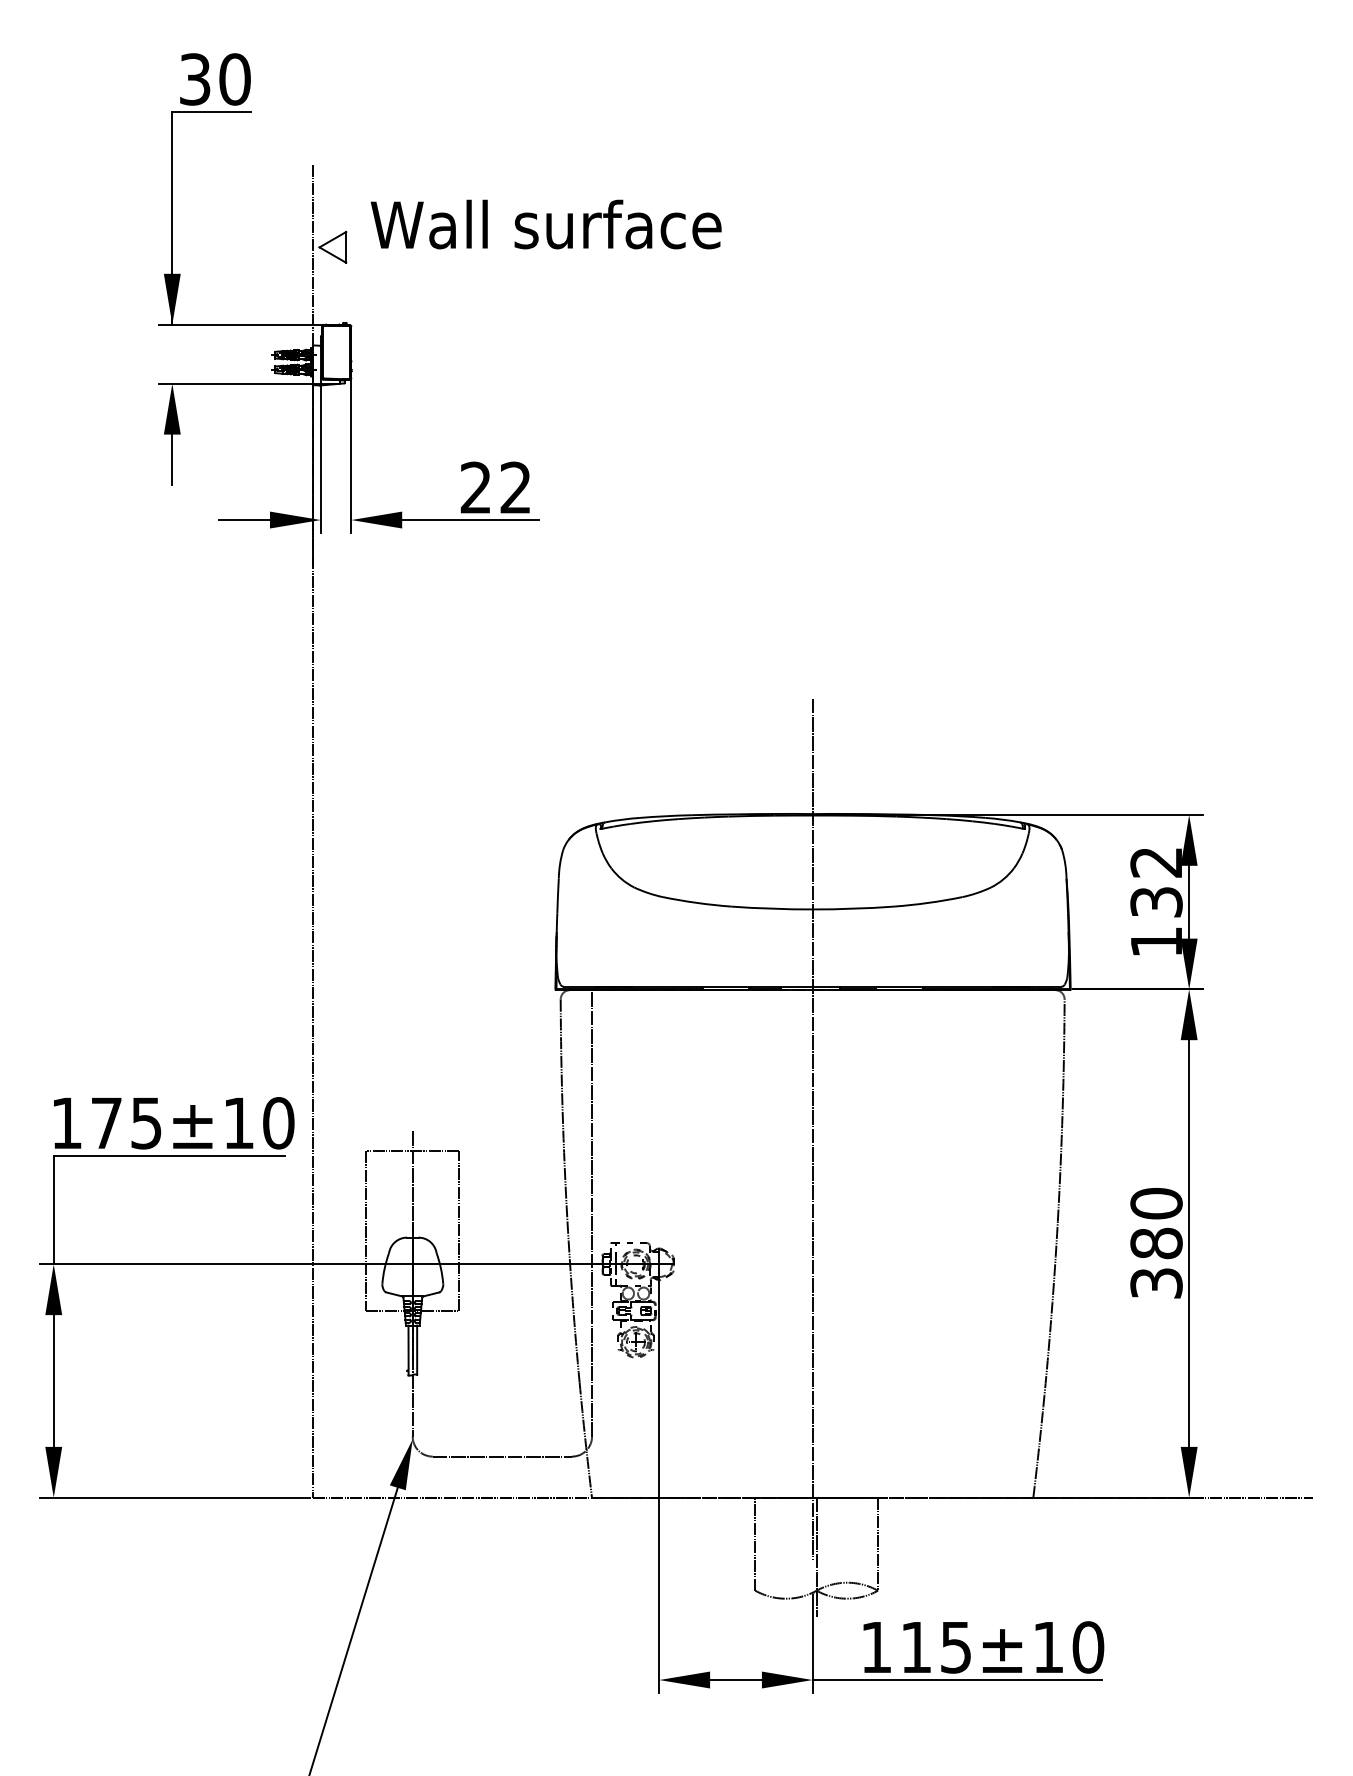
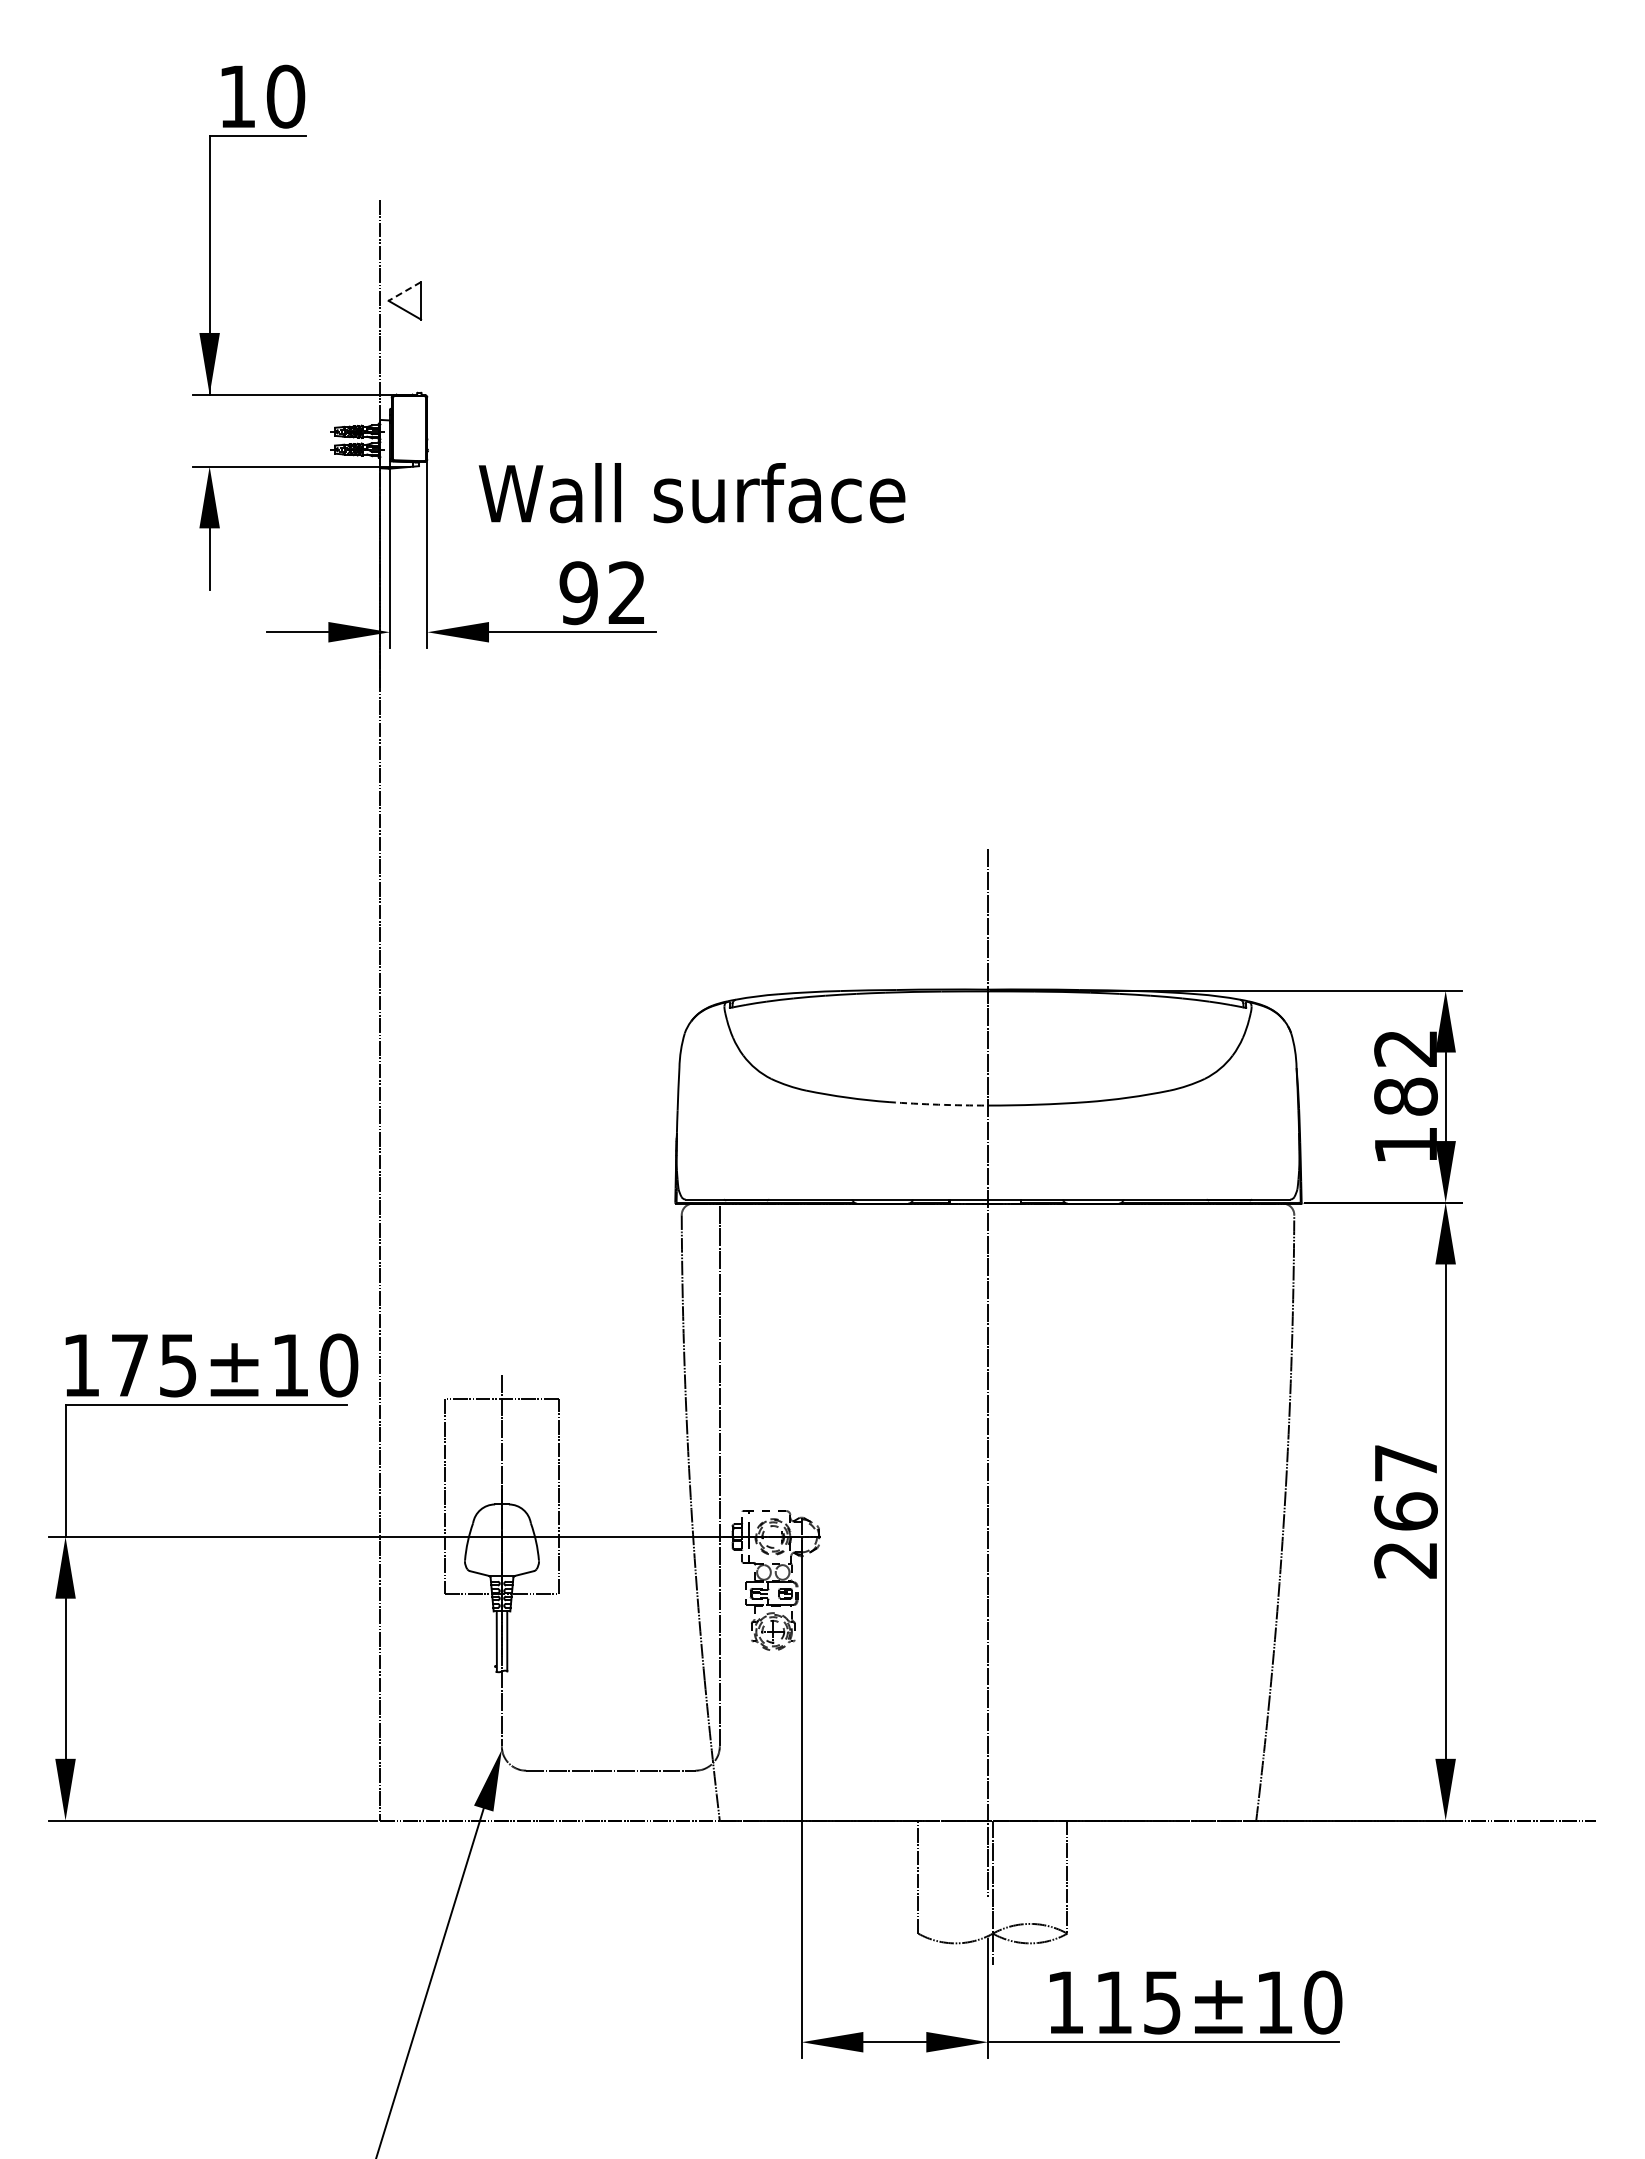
text: (195, 79) -> (237, 96), 30 -> 10
text: (545, 224) -> (691, 493), moved
line: (332, 239) -> (404, 291), solid -> dashed
text: (475, 488) -> (578, 593), 22 -> 92
text: (1156, 901) -> (1405, 1096), 132 -> 182
arc: (771, 908) -> (938, 1104), solid -> dashed
text: (1156, 1243) -> (1405, 1511), 380 -> 267

